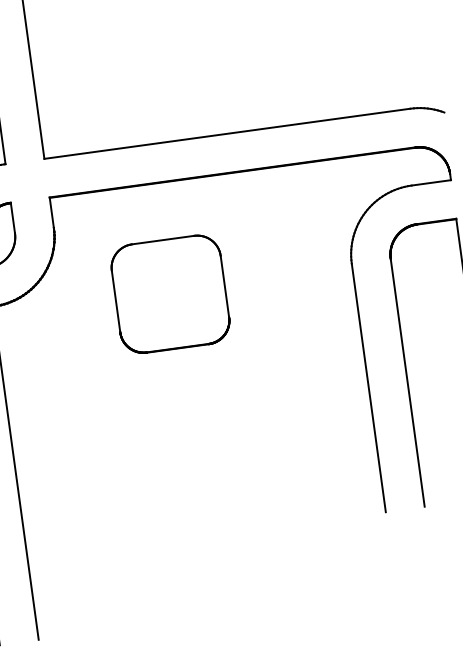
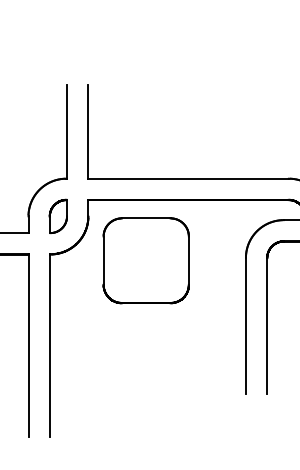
part: (169, 293) -> (145, 260), size x1.43

